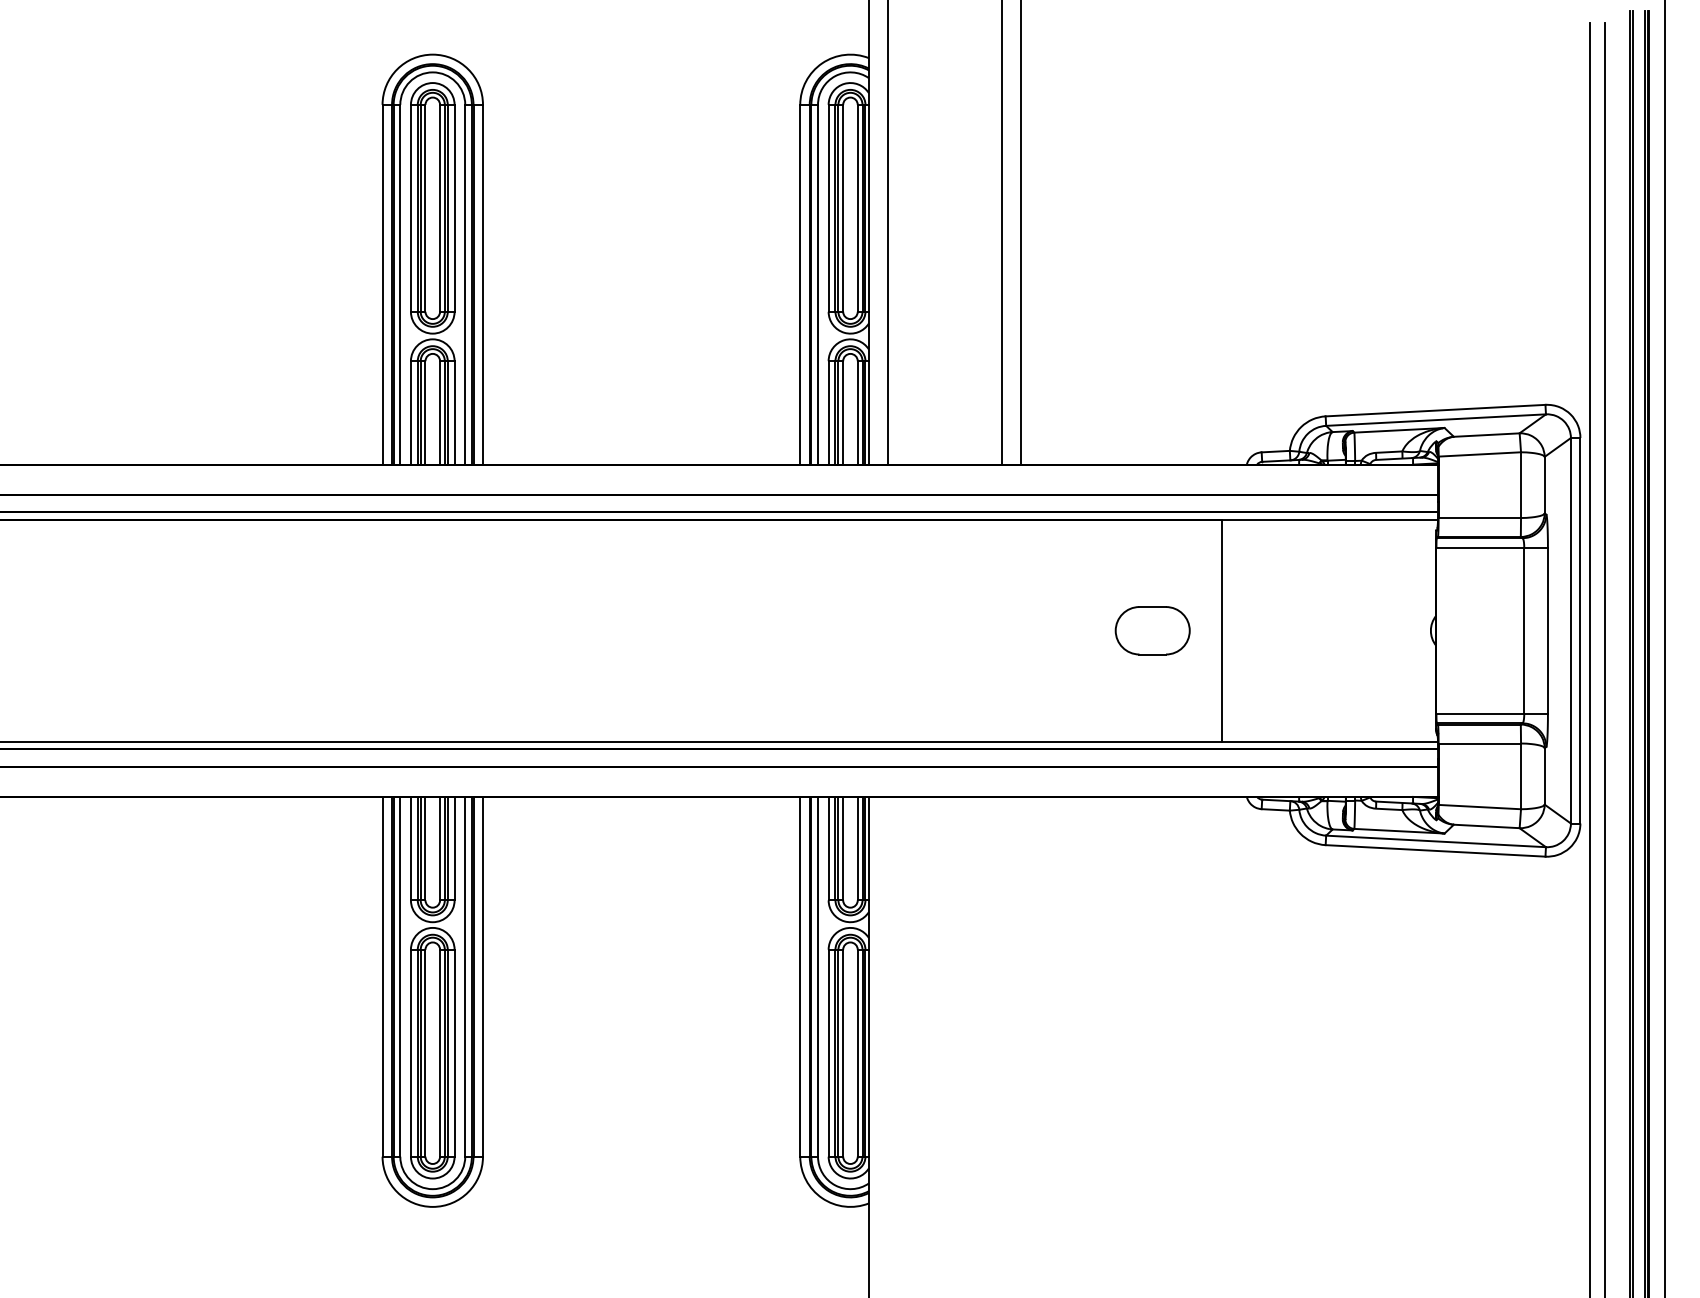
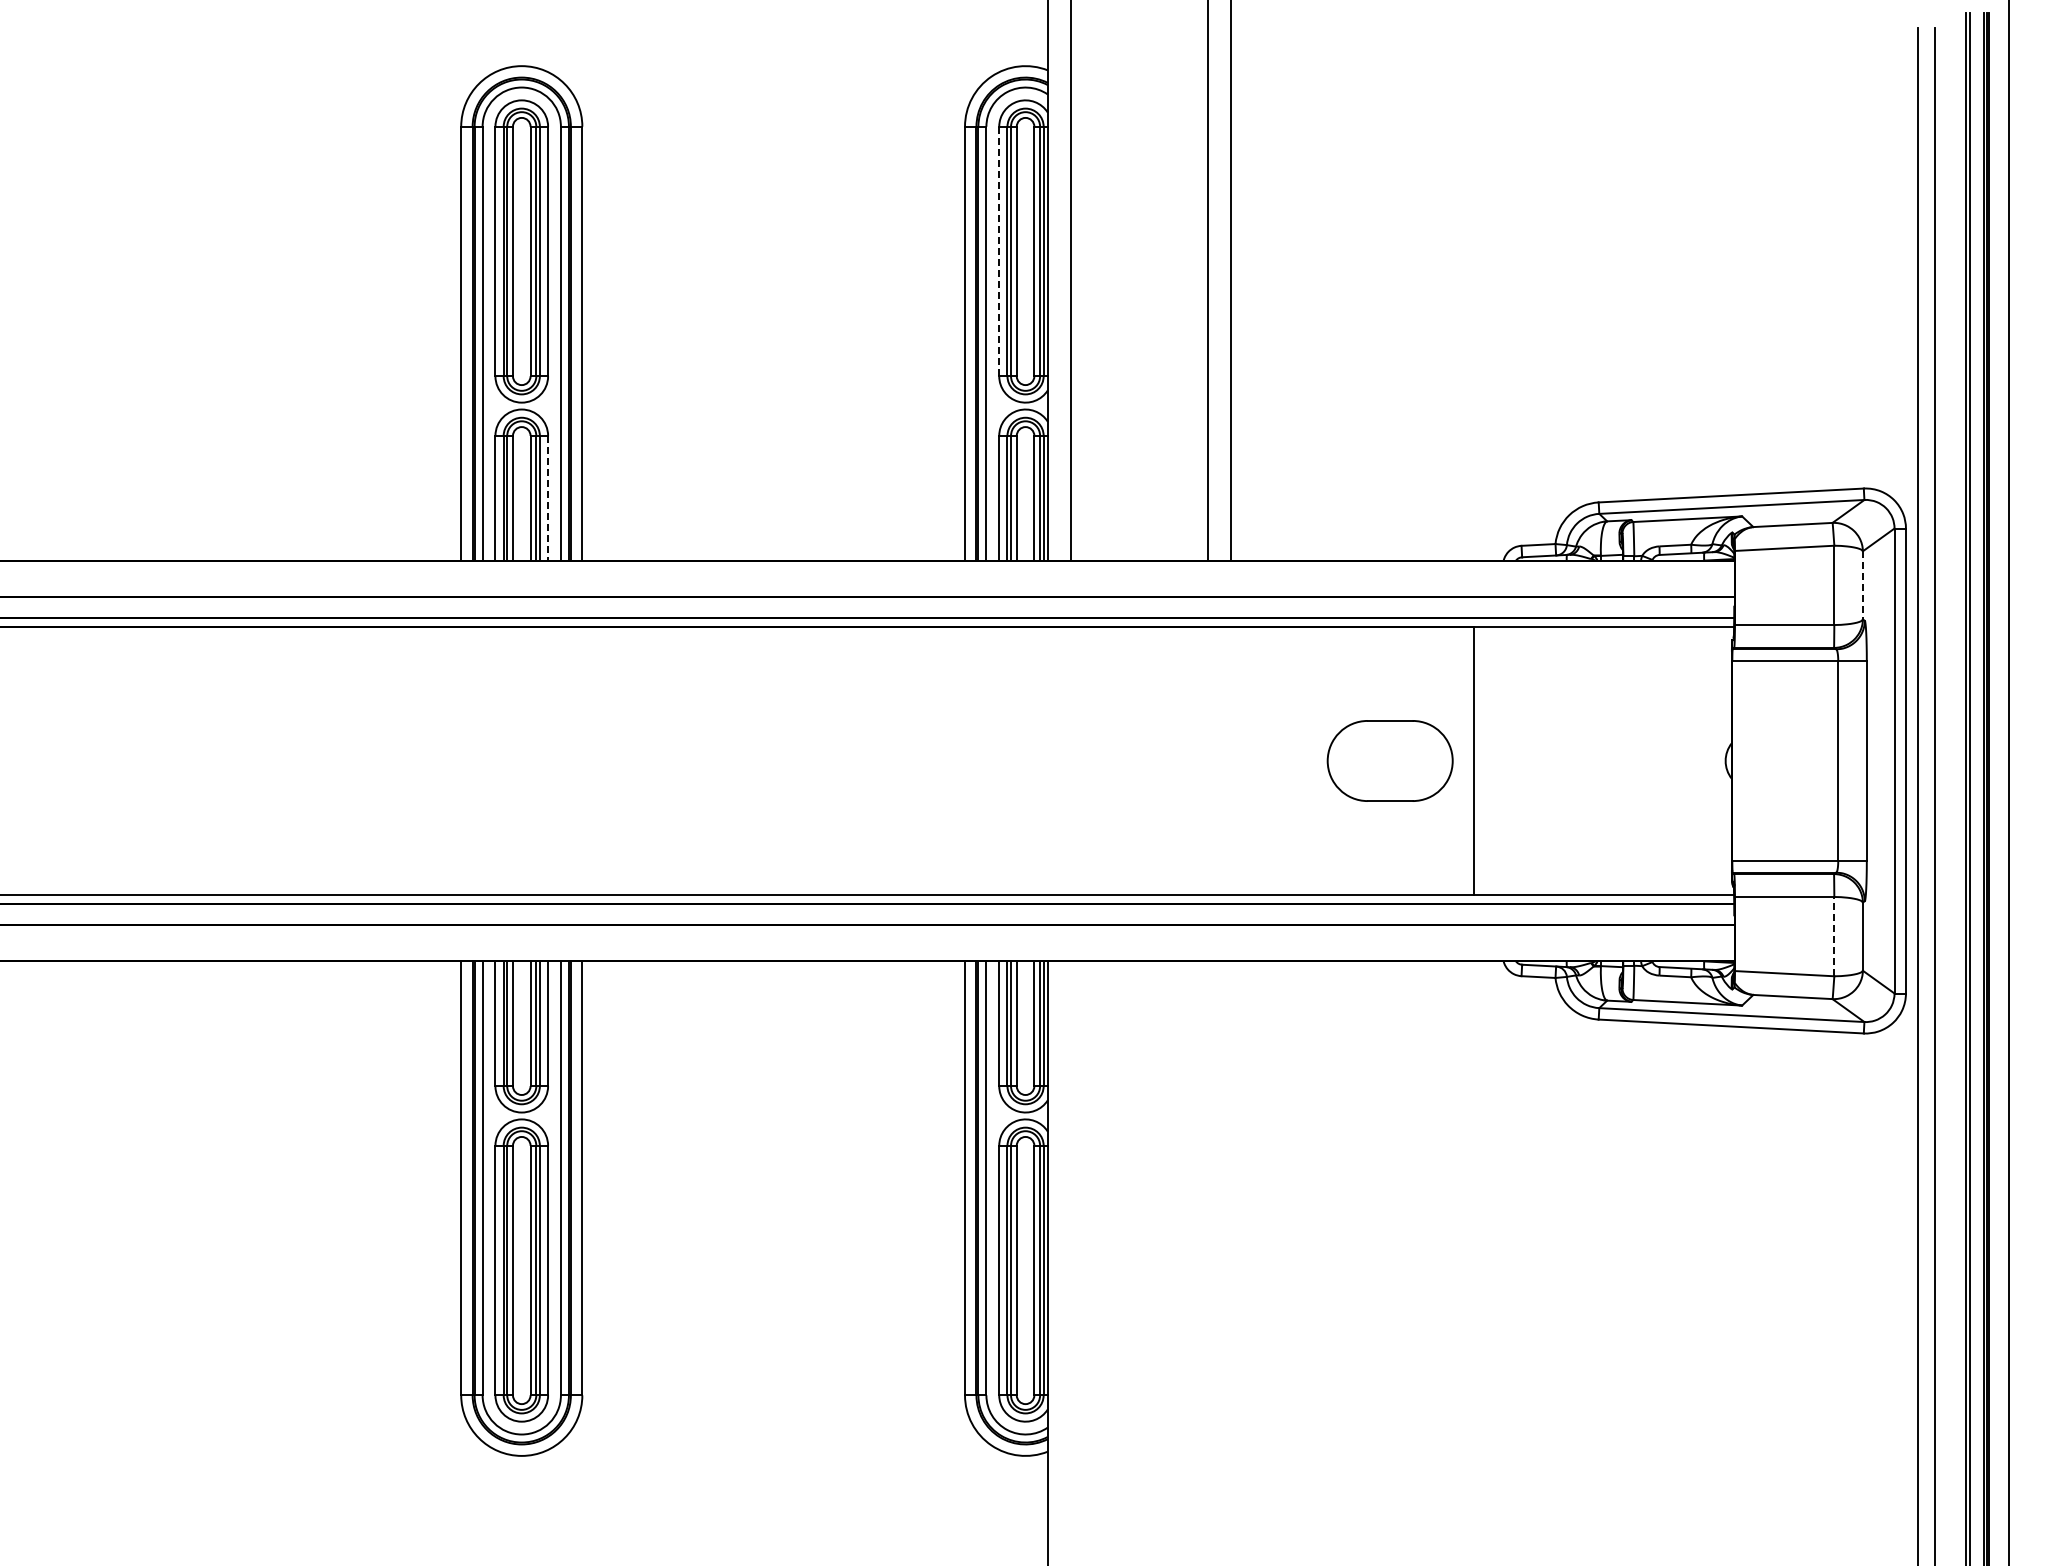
line: (828, 208) -> (999, 251), solid -> dashed
line: (454, 413) -> (548, 498), solid -> dashed
line: (1544, 485) -> (1862, 585), solid -> dashed
part: (1152, 630) -> (1389, 760), size x1.4
line: (1521, 776) -> (1834, 936), solid -> dashed

